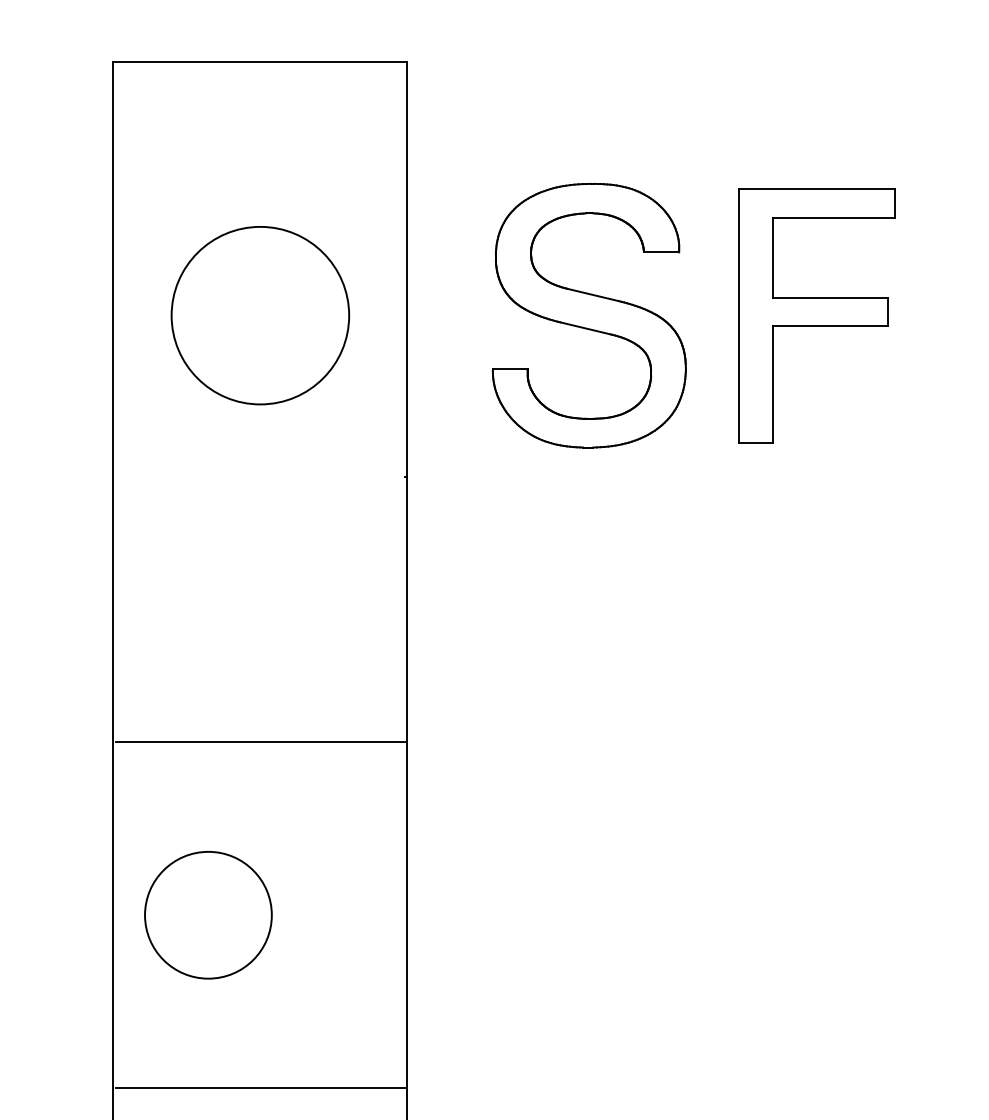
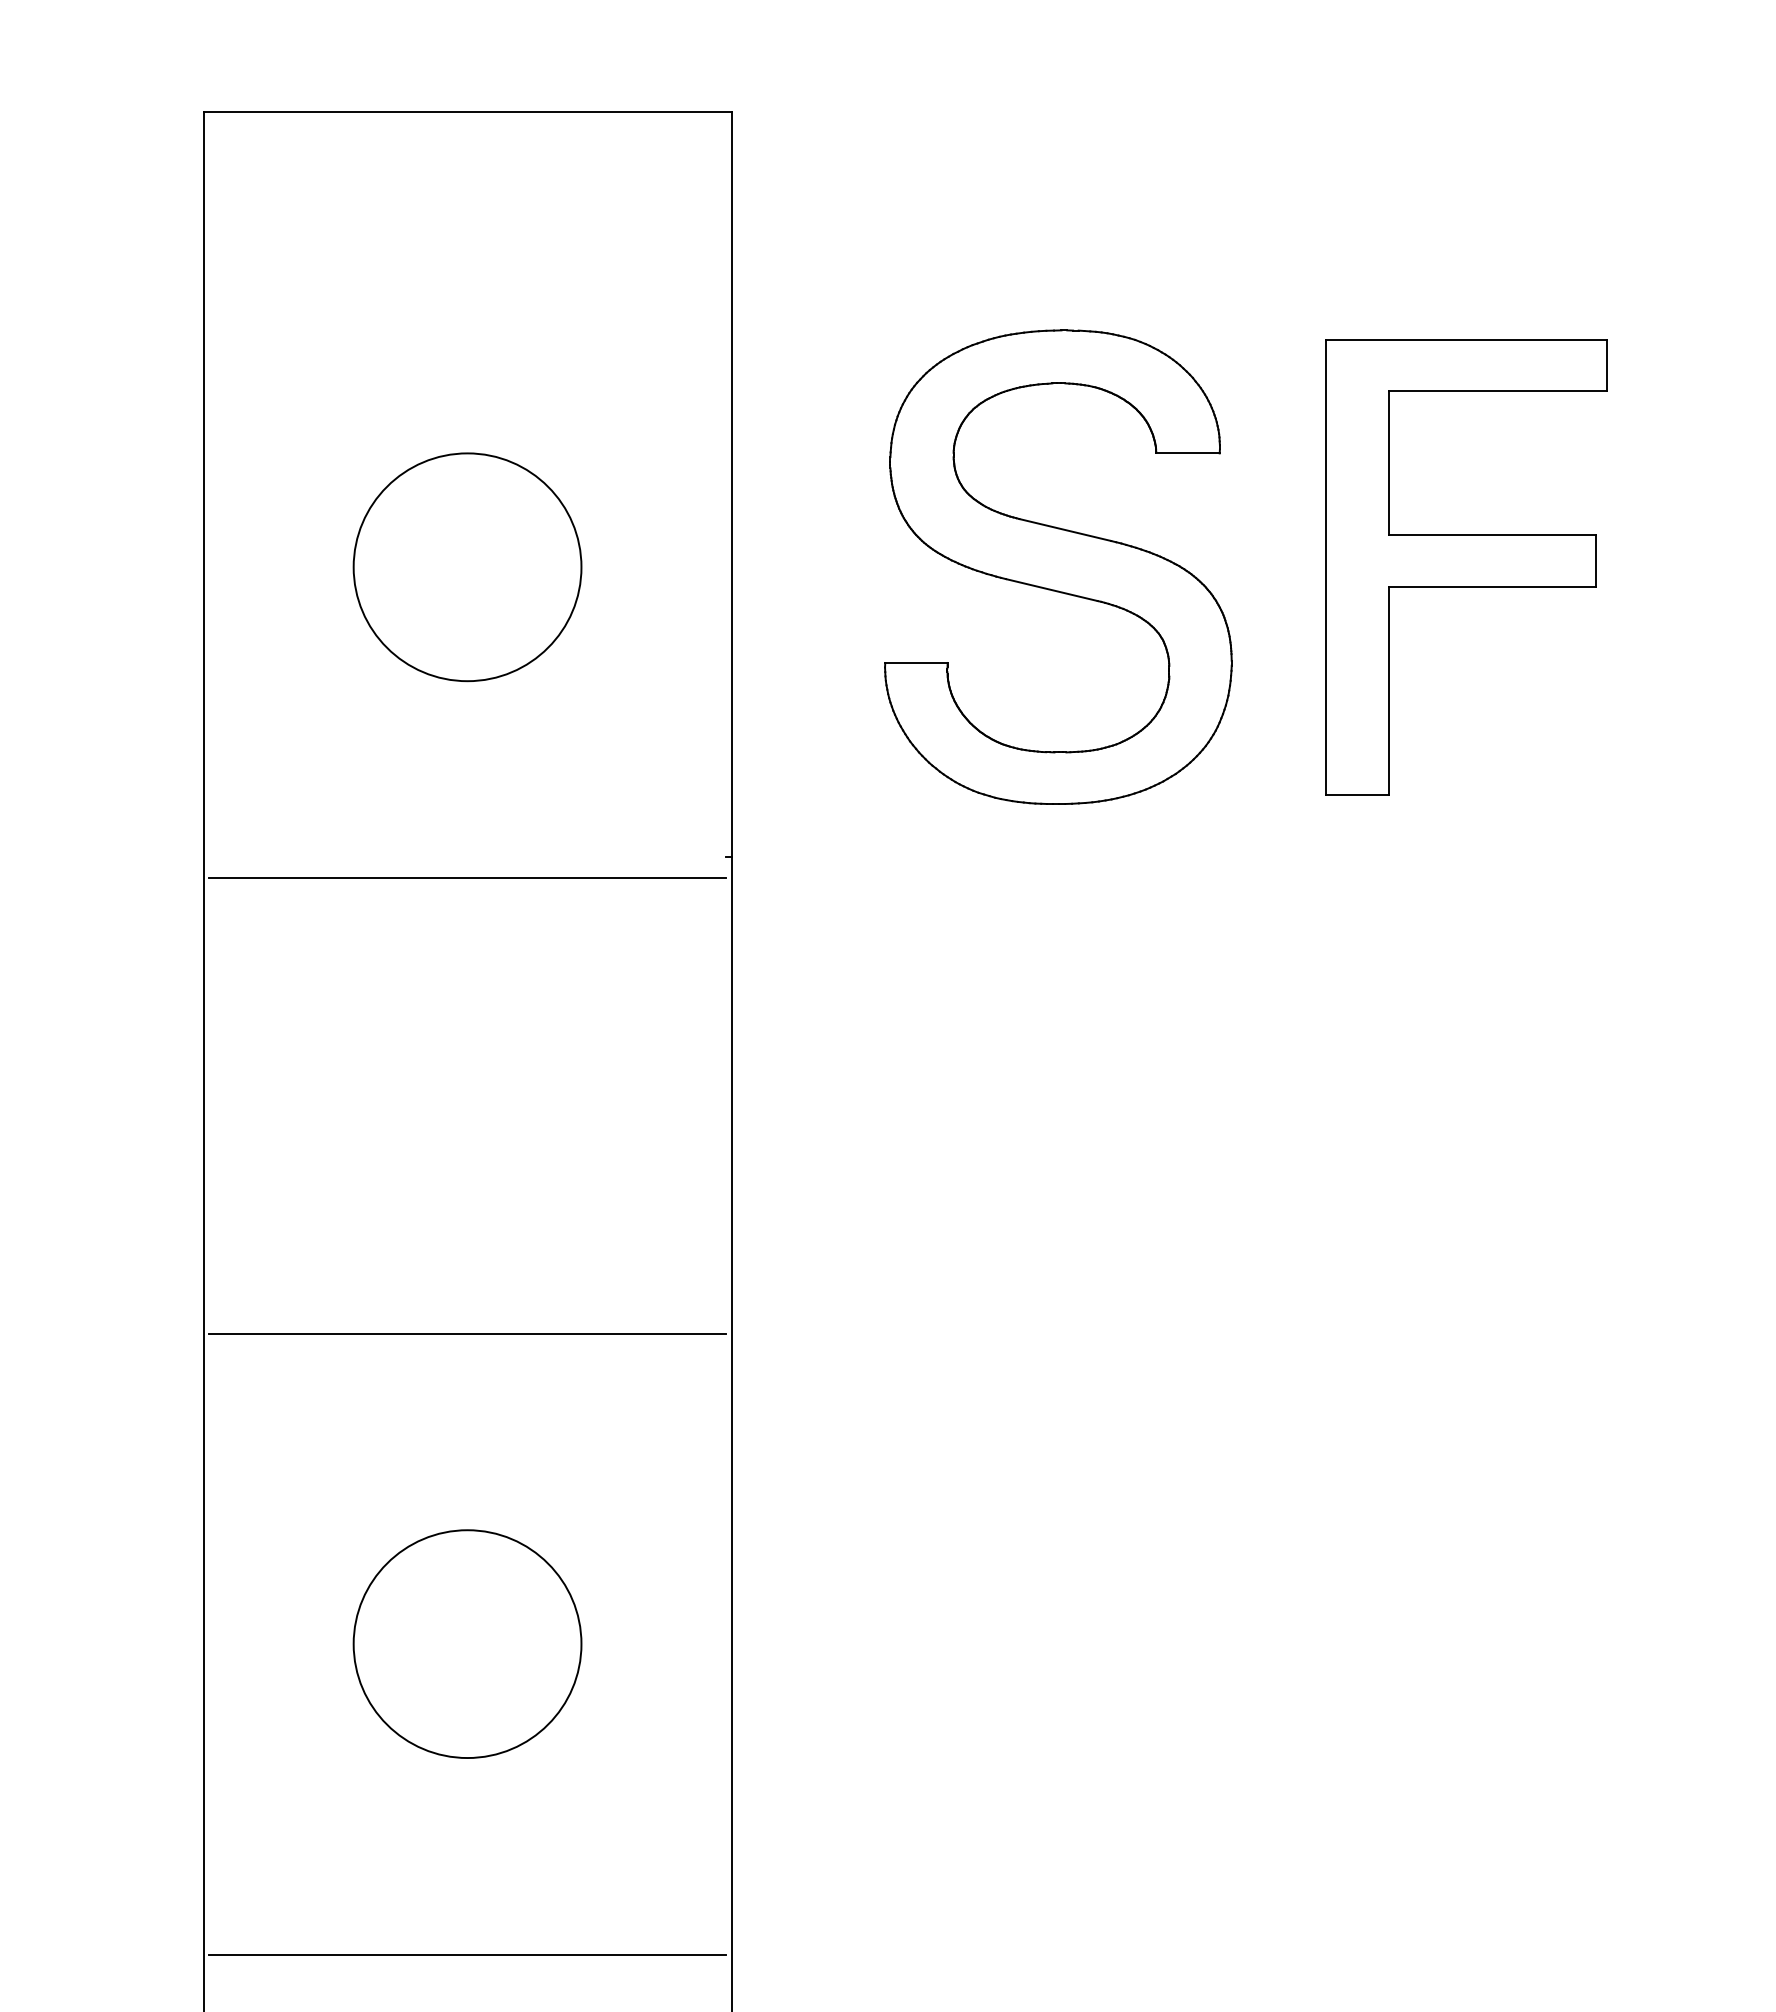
circle: (260, 315) -> (467, 566), size x0.71
line: (260, 488) -> (467, 877), added
circle: (208, 915) -> (467, 1644), moved

